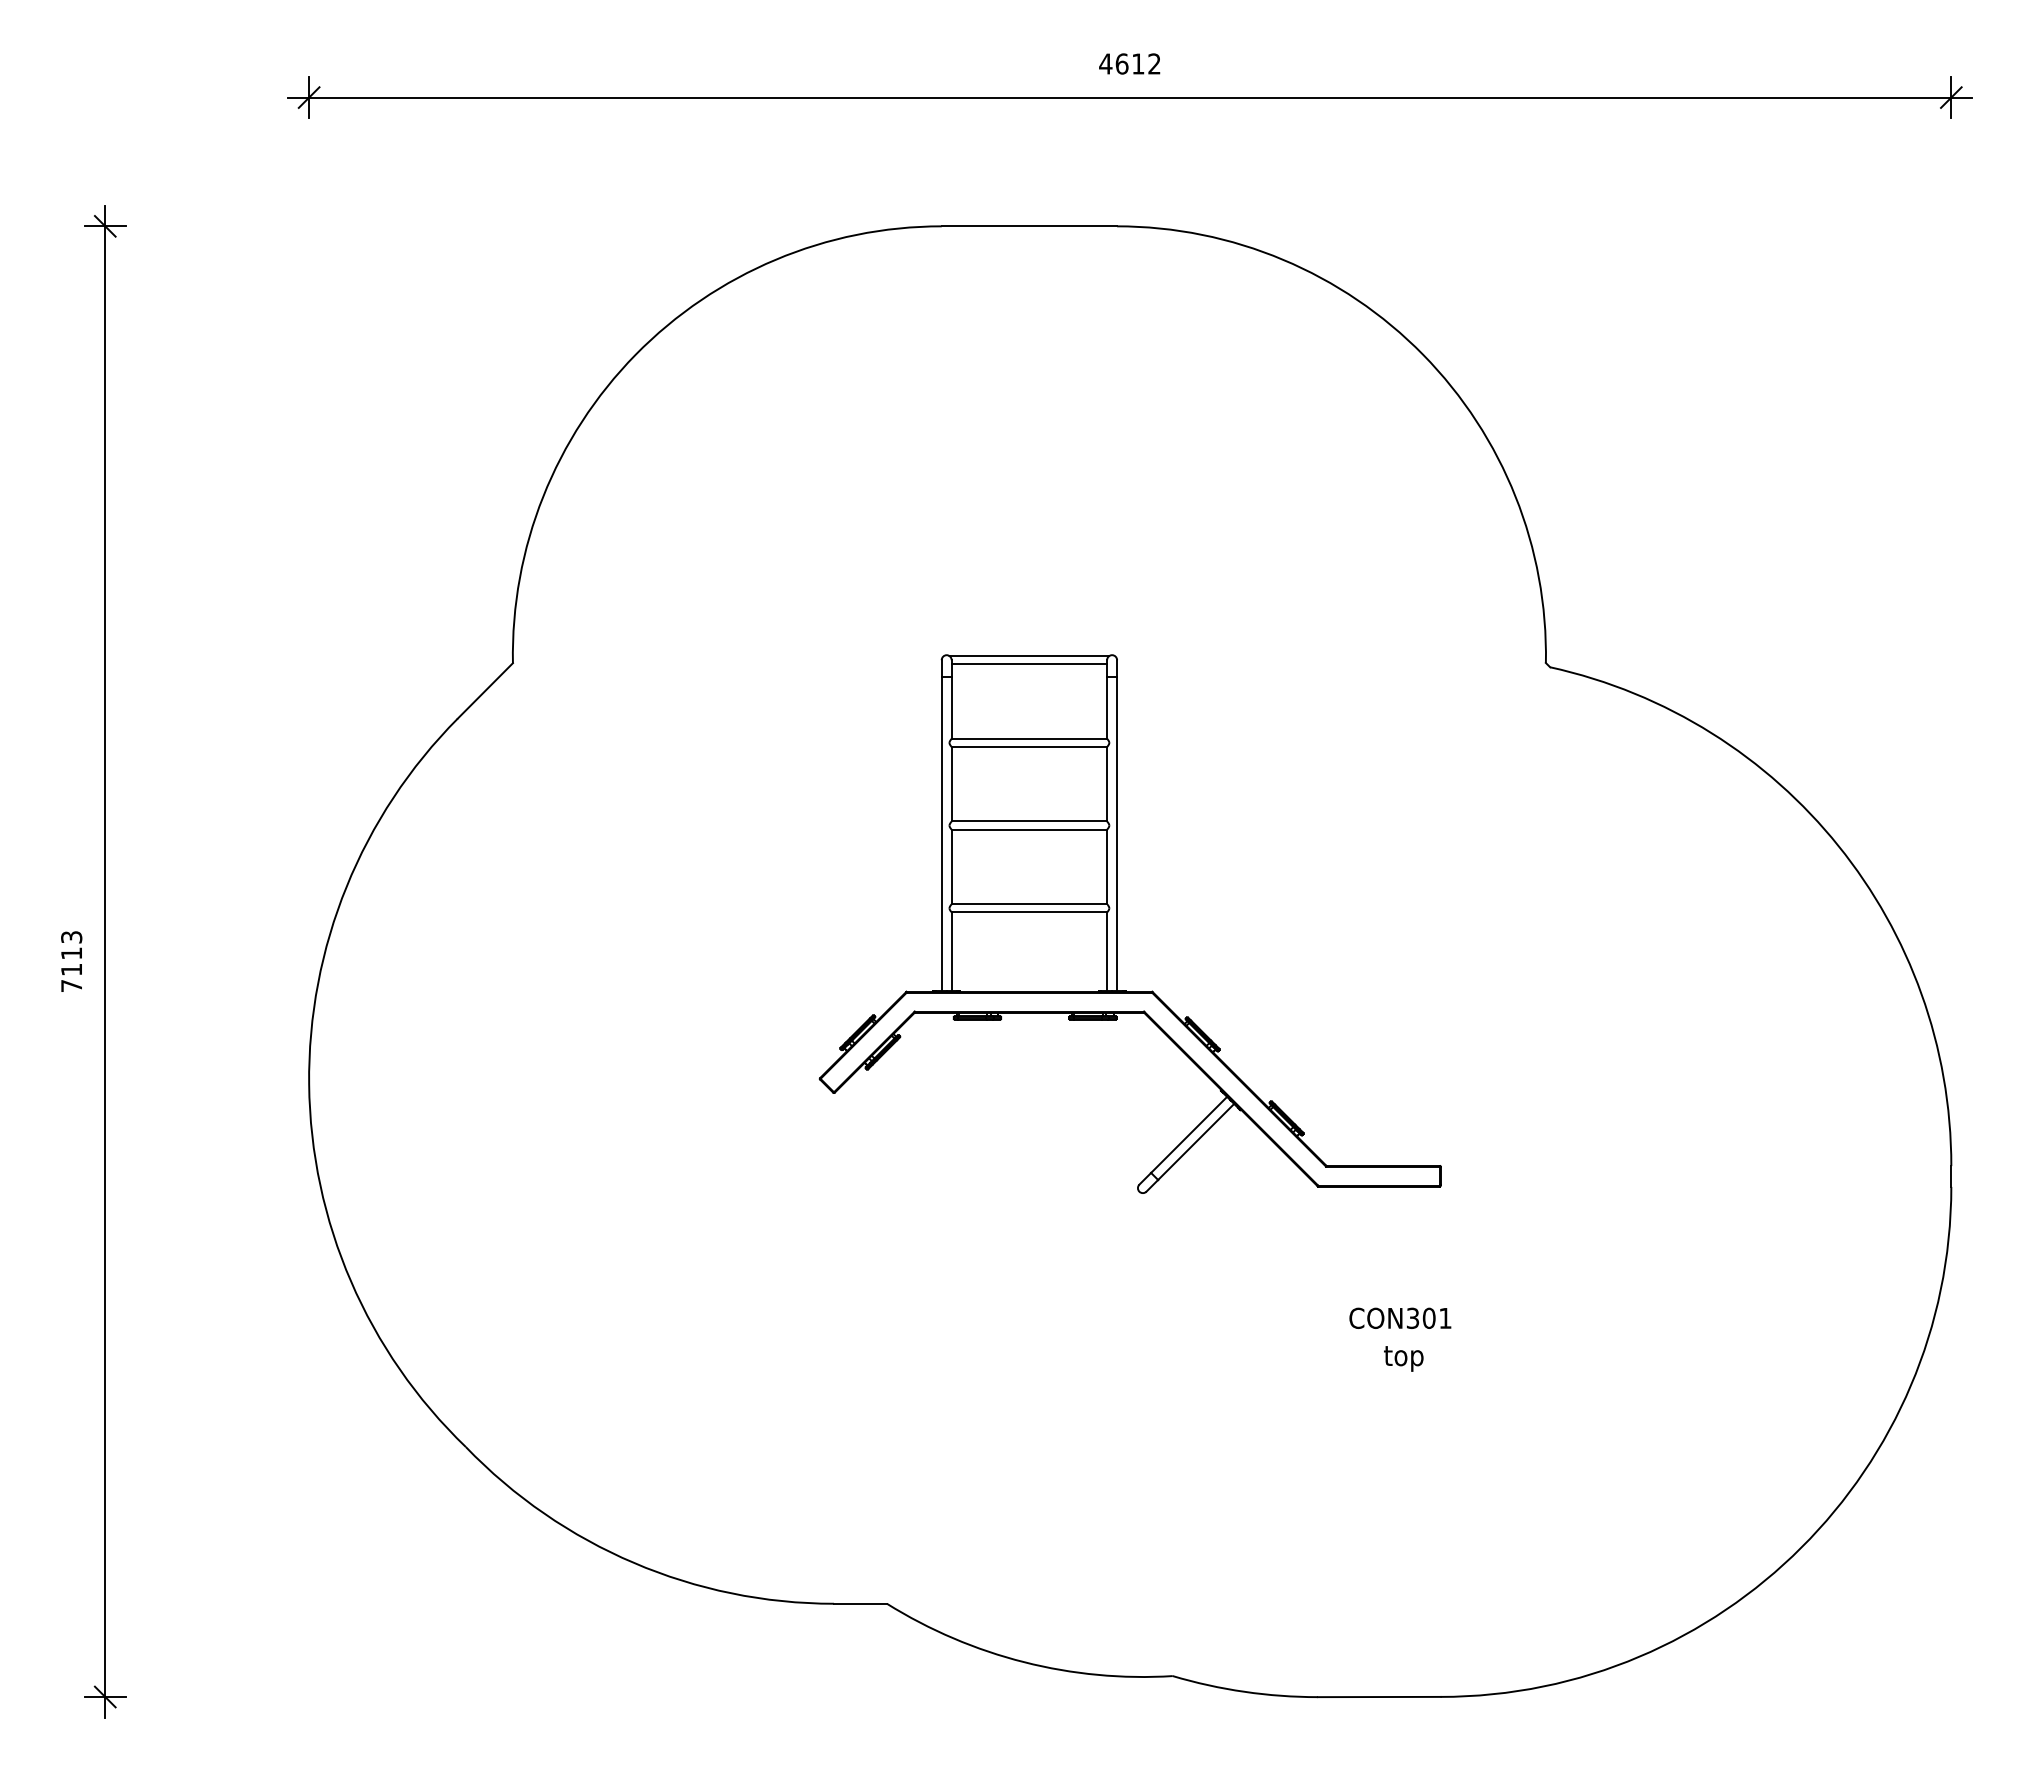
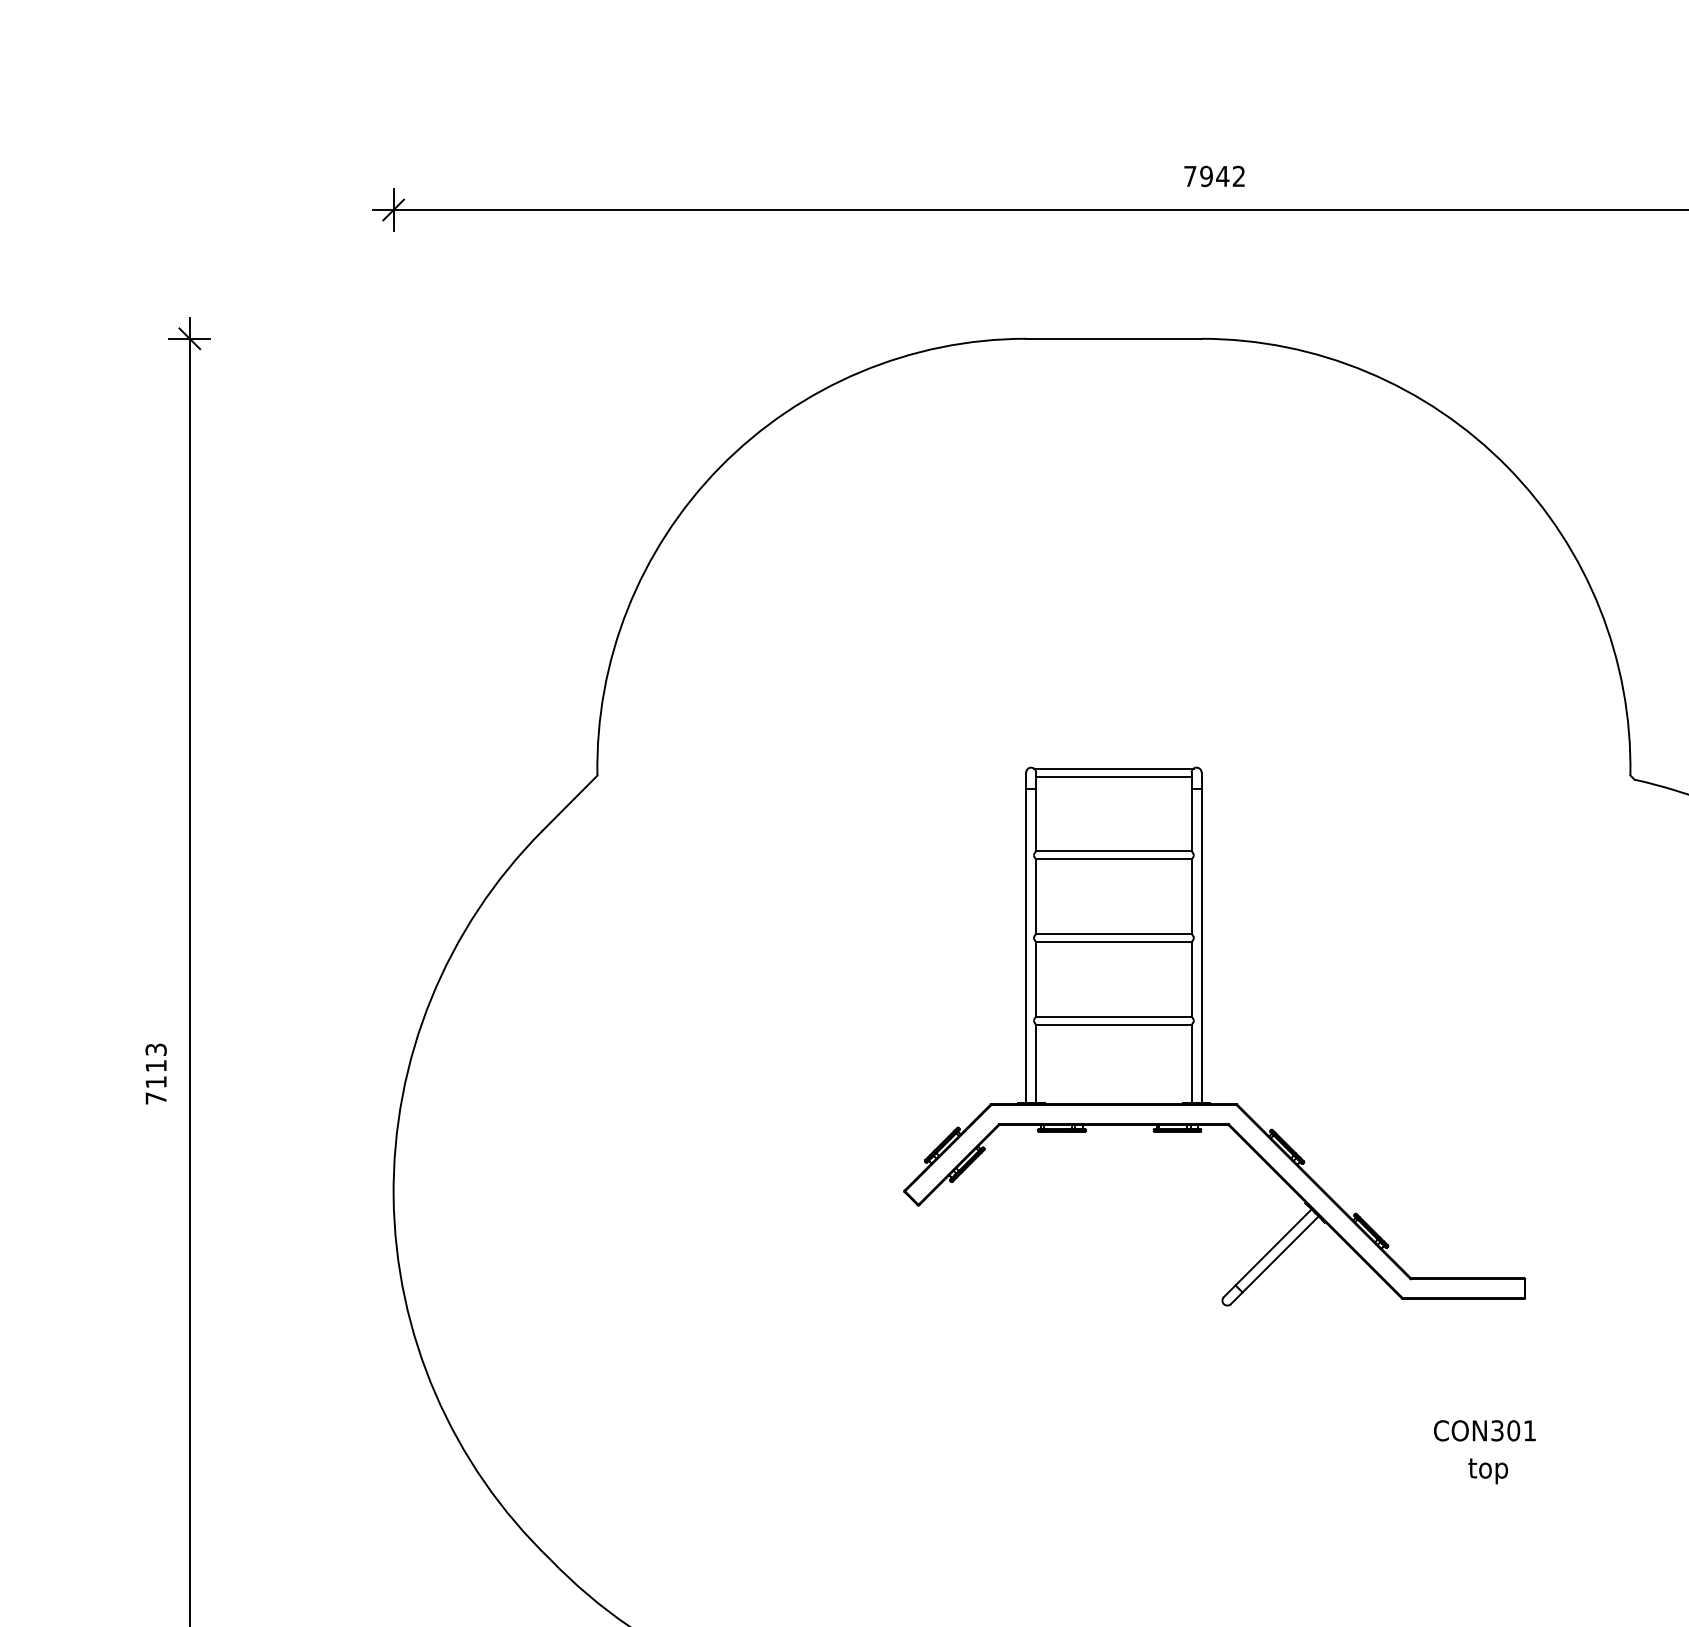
text: (1121, 63) -> (1205, 175), 4612 -> 7942

